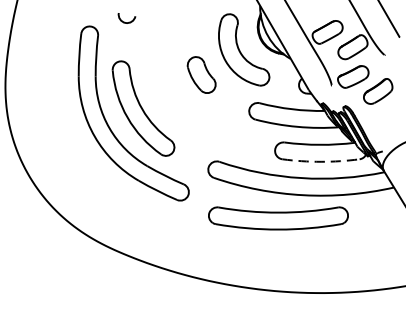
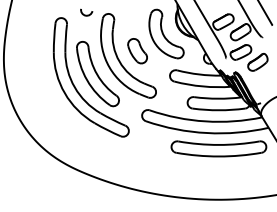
part: (176, 88) -> (120, 60), added
arc: (320, 162) -> (218, 110), dashed -> solid
part: (277, 217) -> (218, 148), moved

